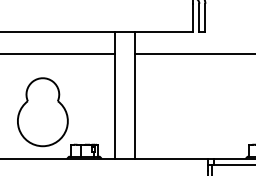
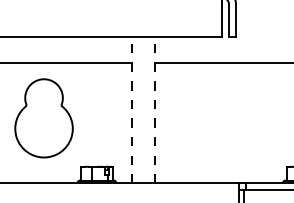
line: (114, 94) -> (131, 109), solid -> dashed
line: (134, 94) -> (154, 109), solid -> dashed
part: (42, 112) -> (43, 118), moved

